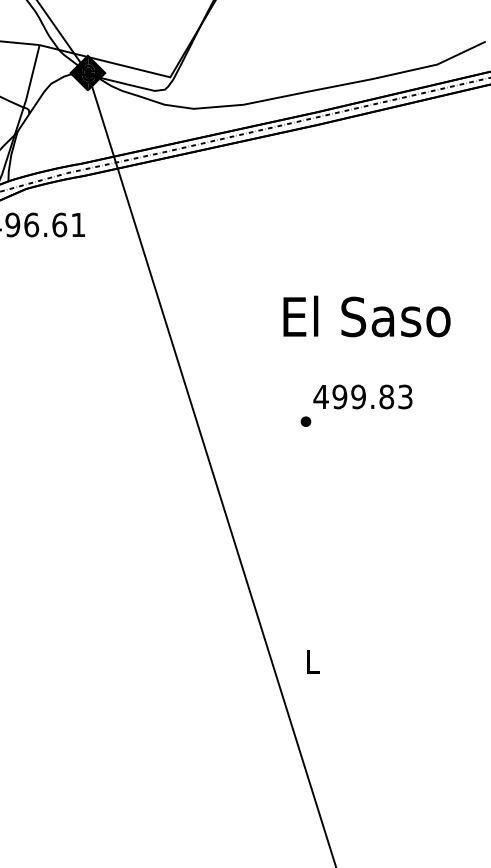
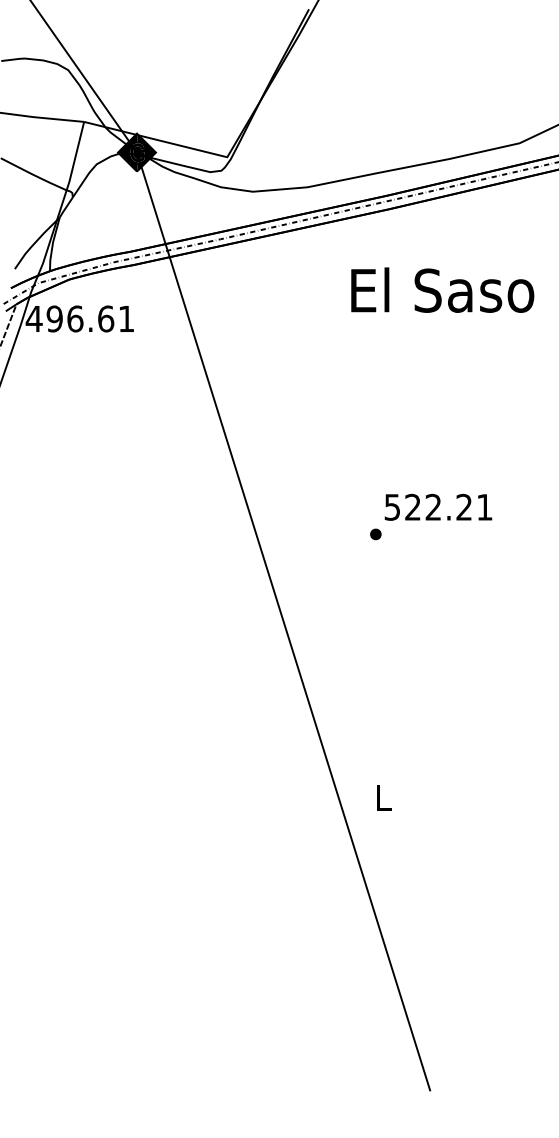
text: (366, 315) -> (442, 289), moved
text: (363, 396) -> (438, 506), 499.83 -> 522.21

